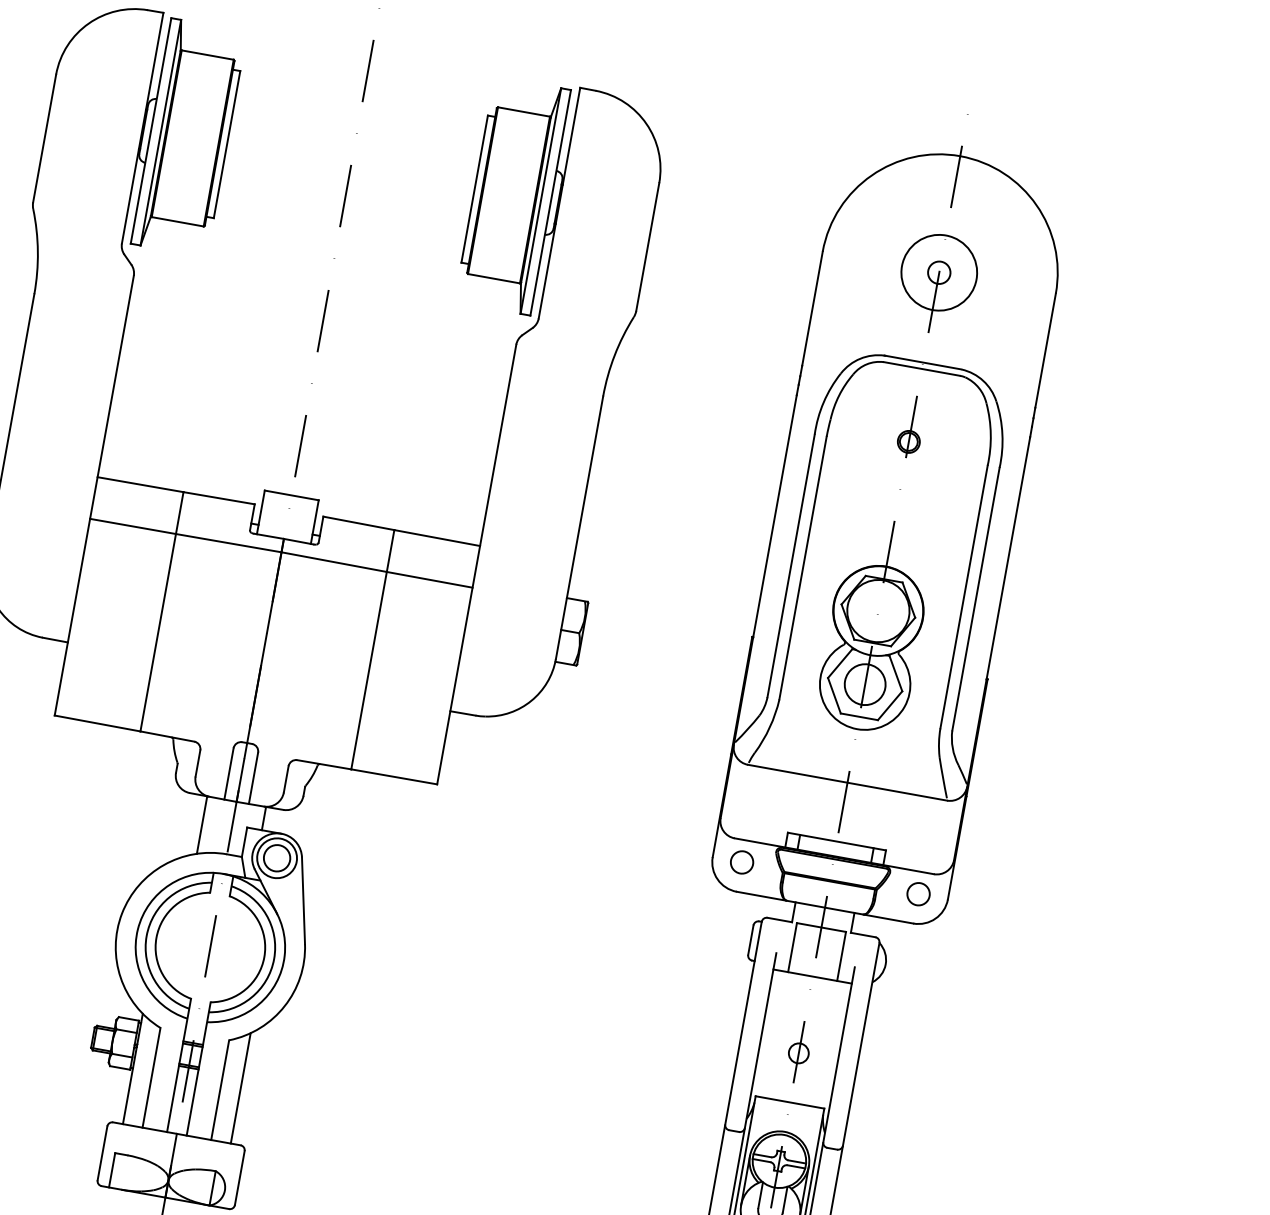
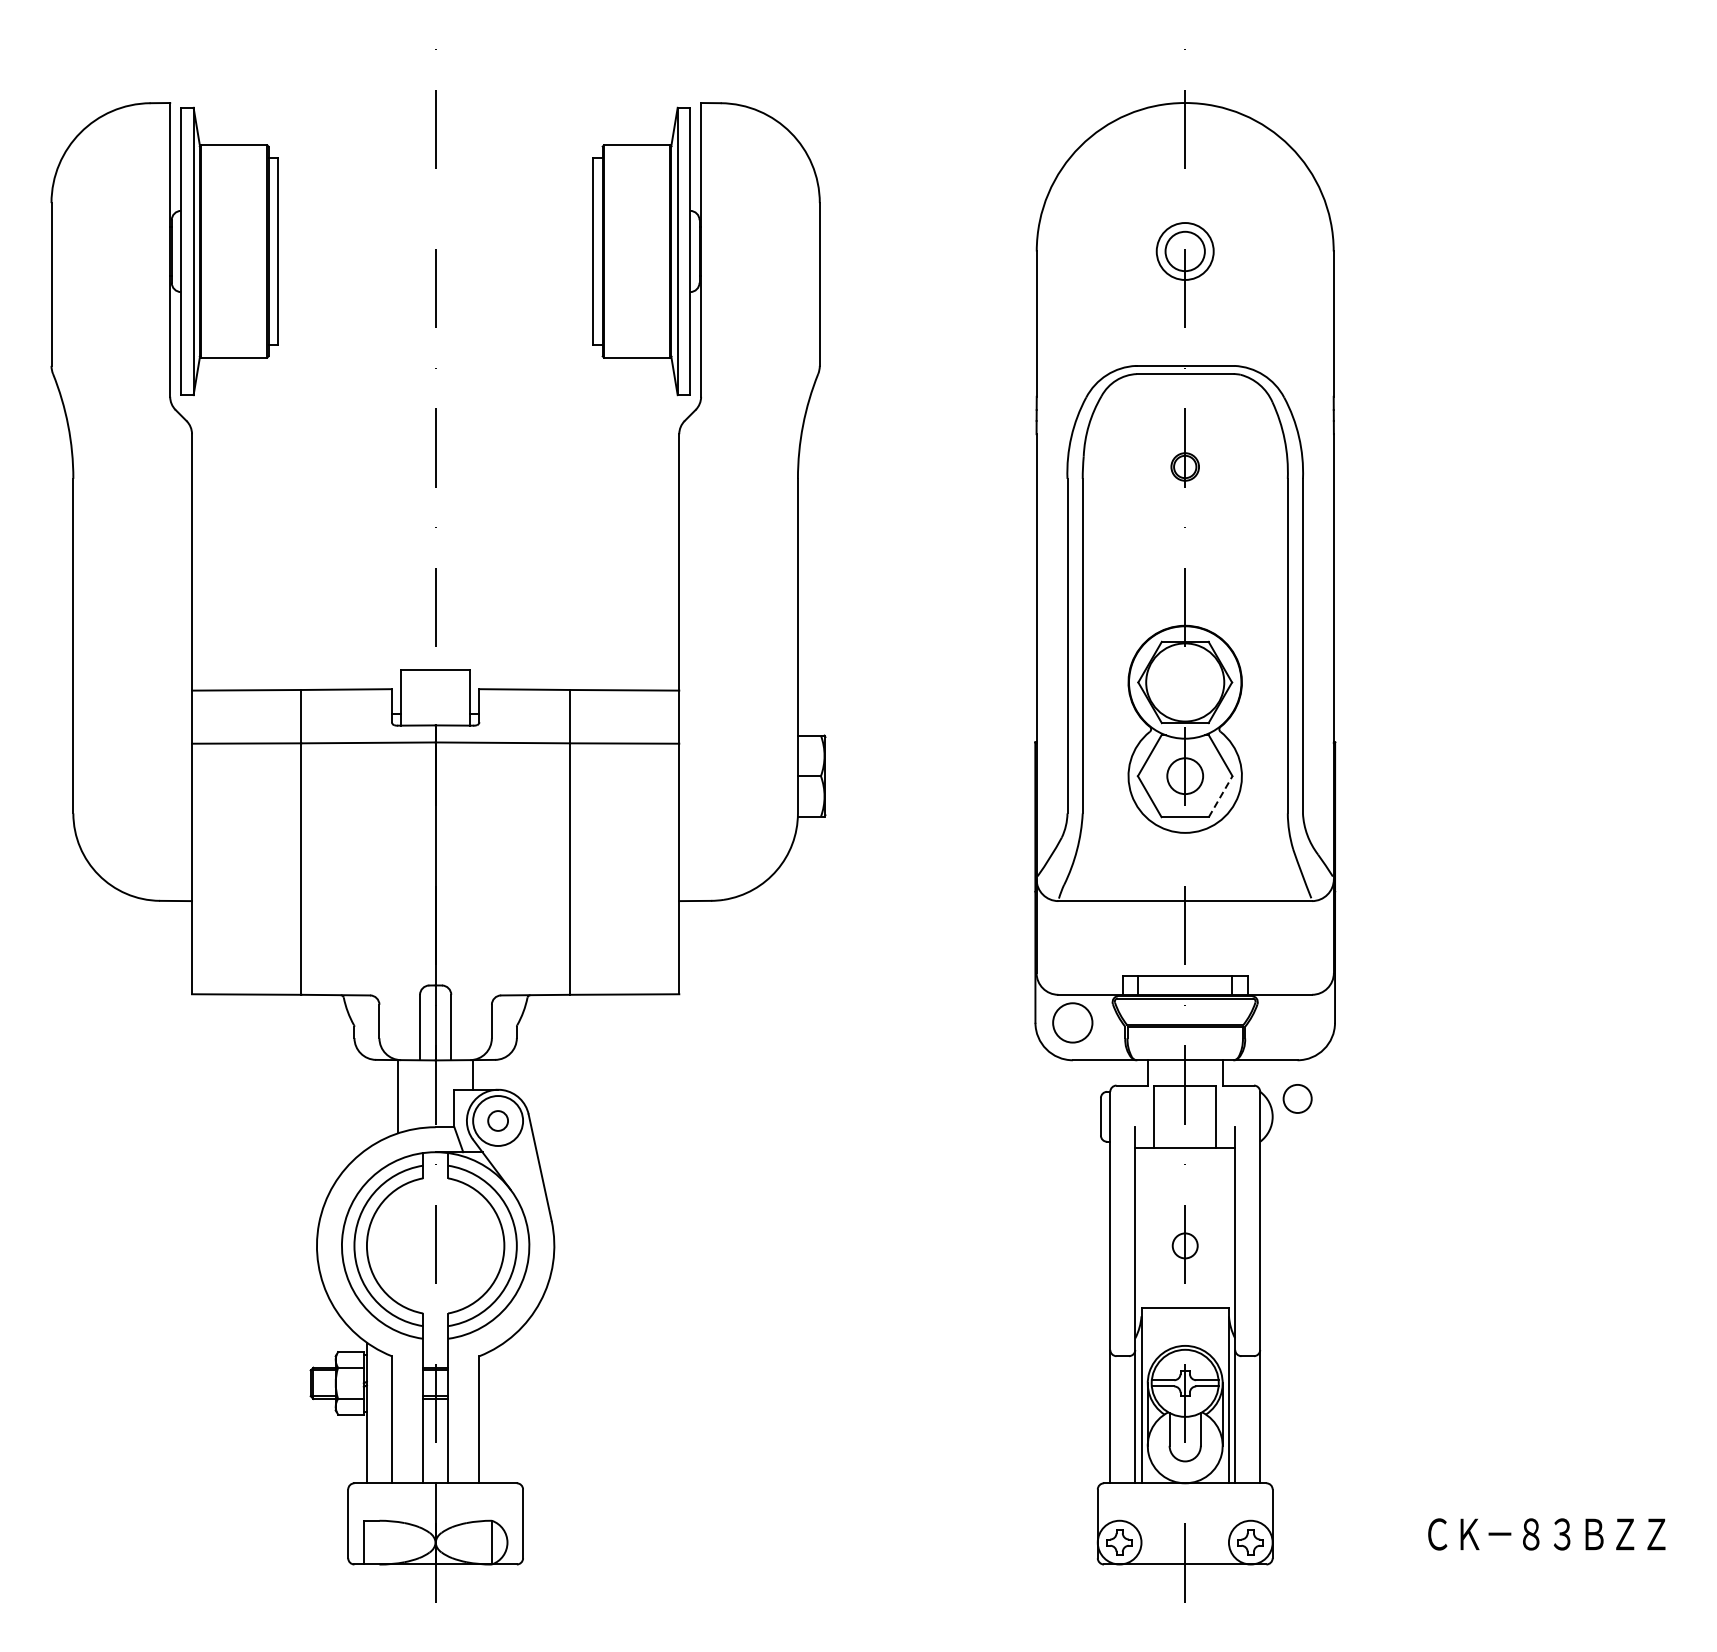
circle: (938, 272) -> (1184, 251), size x0.6
circle: (939, 272) -> (1185, 251), size x1.4
circle: (864, 684) -> (1184, 775), size x0.7
line: (889, 705) -> (1220, 796), solid -> dashed
circle: (276, 857) -> (497, 1120), size x0.6
circle: (741, 862) -> (1072, 1022), size x1.4
circle: (918, 893) -> (1297, 1098), moved
line: (240, 1088) -> (504, 1412), removed

